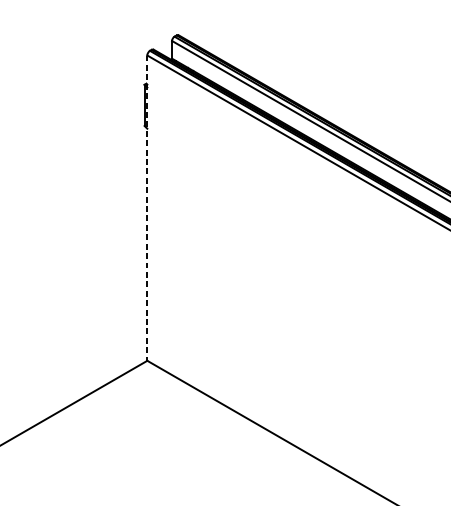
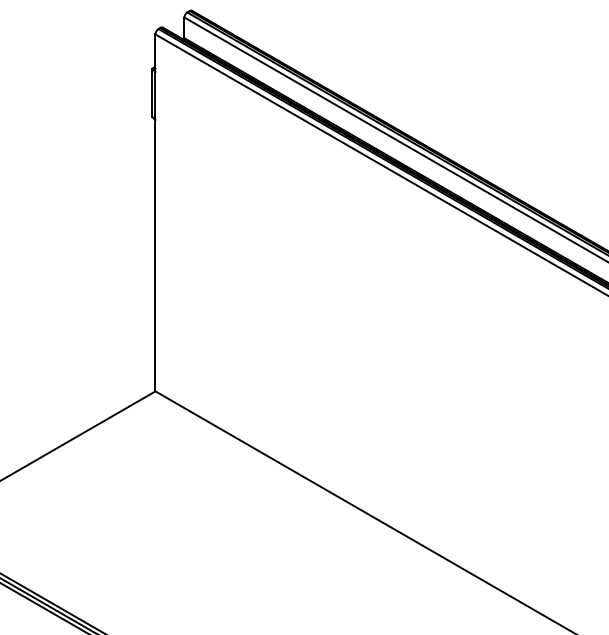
line: (147, 208) -> (155, 213), dashed -> solid

